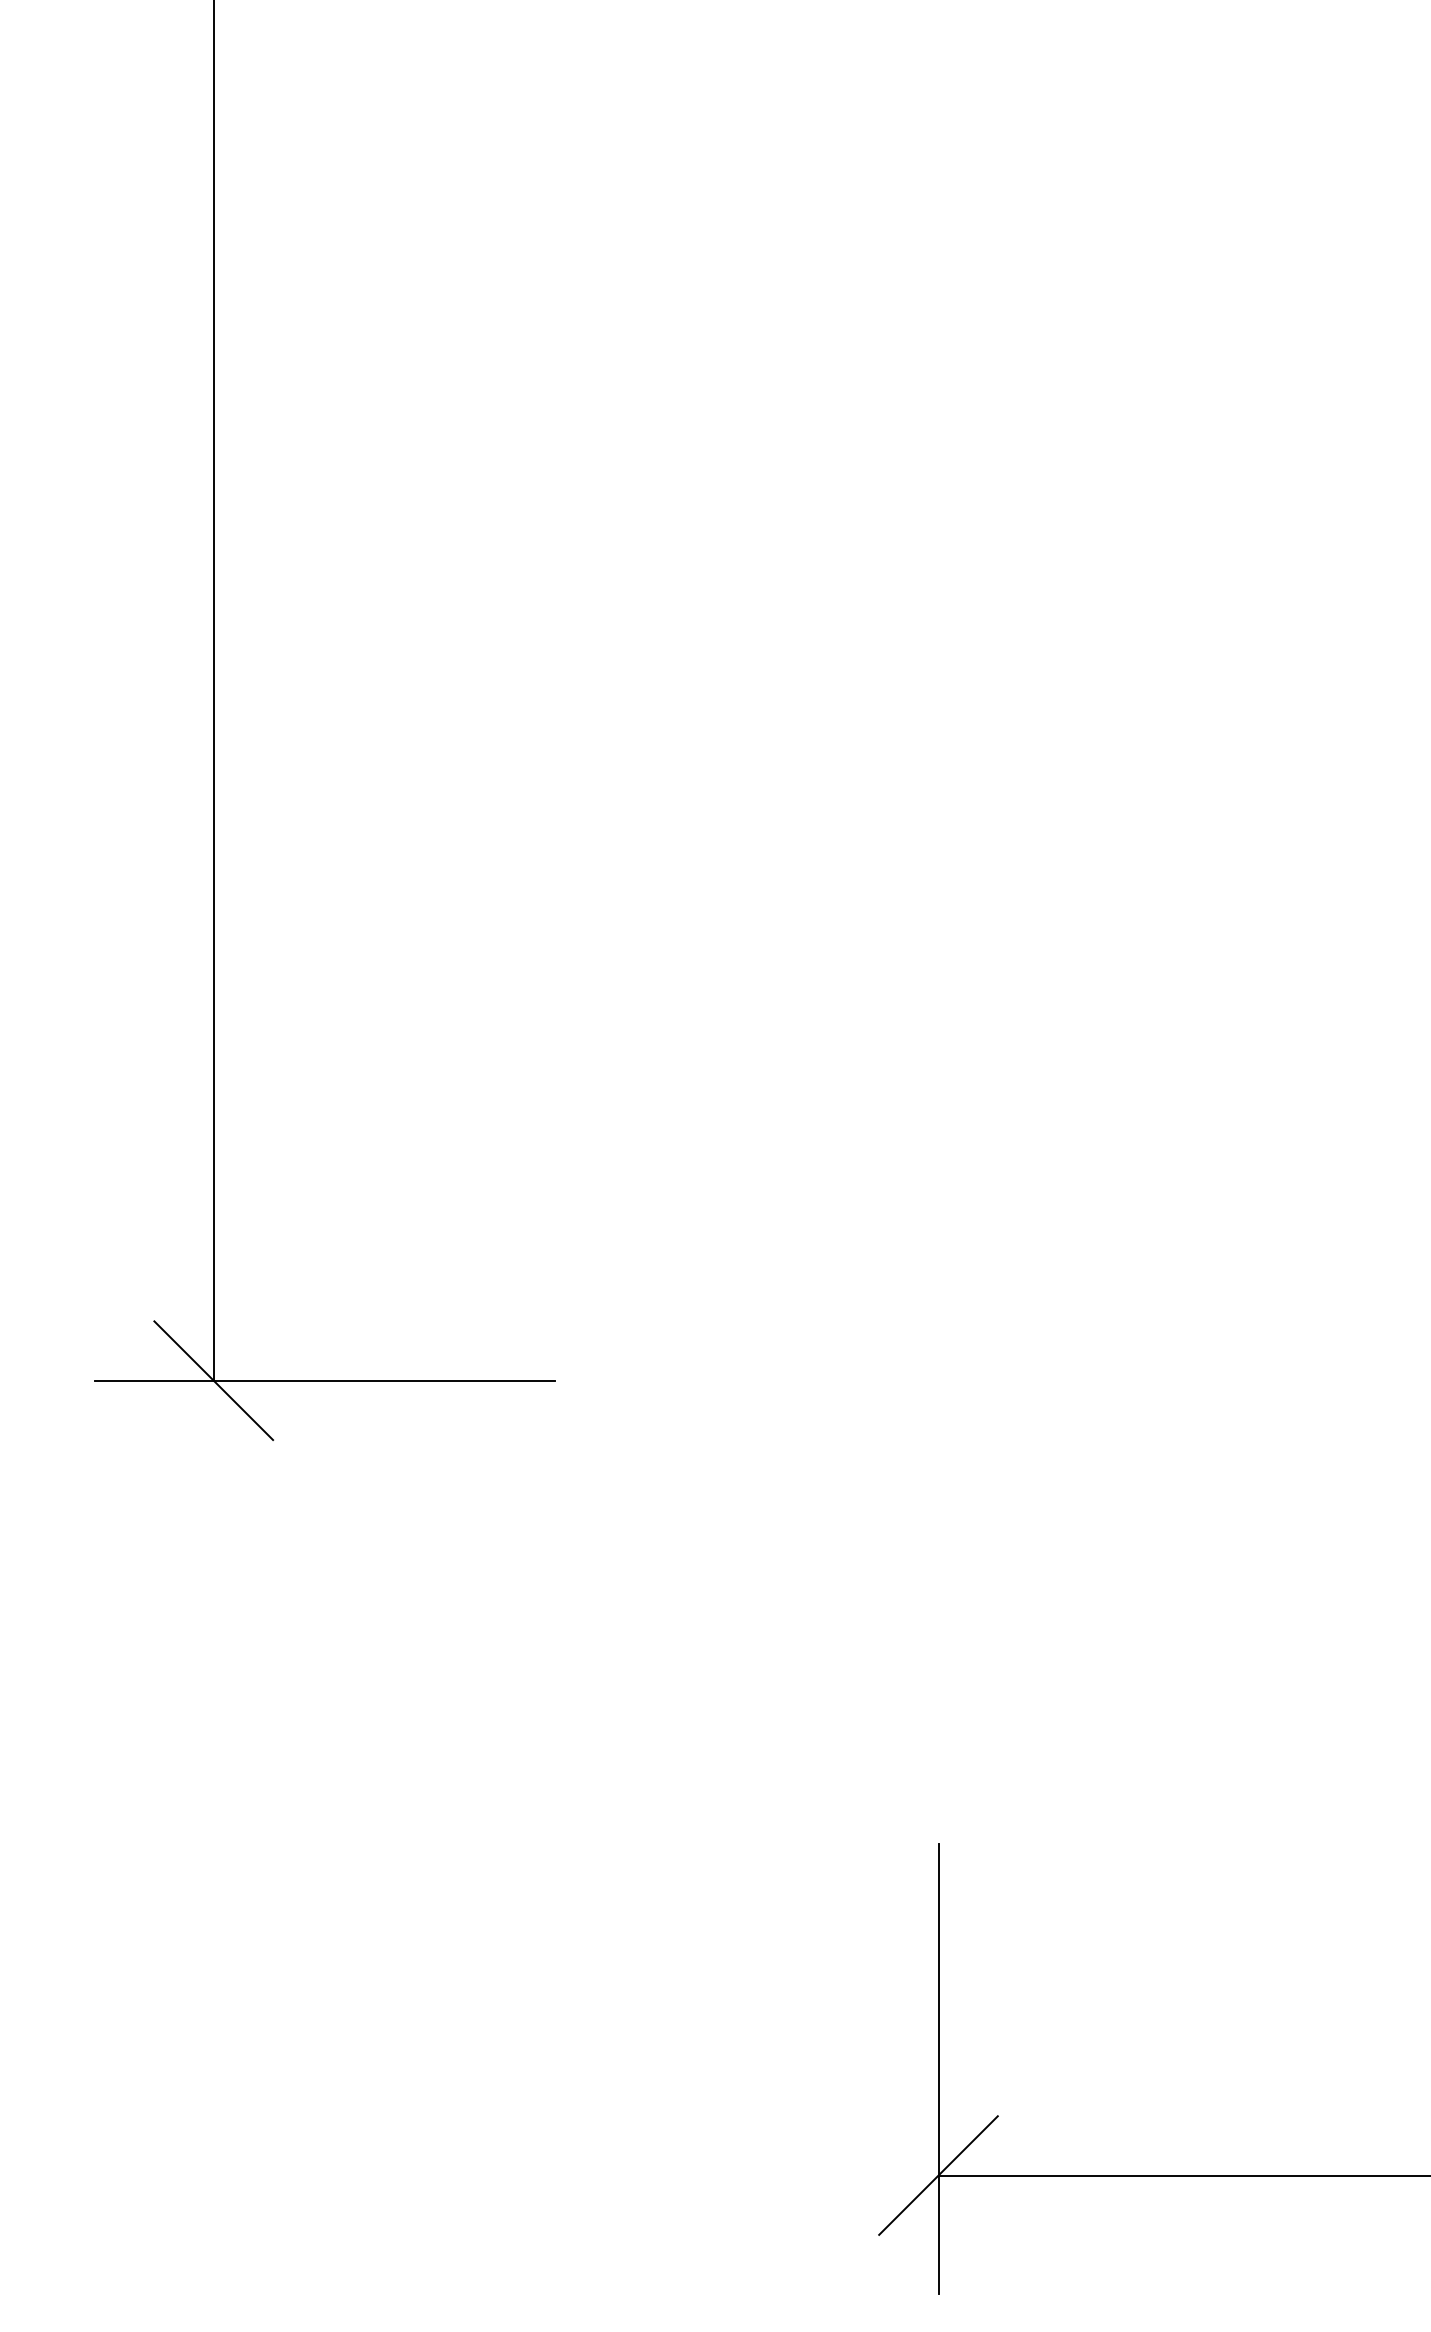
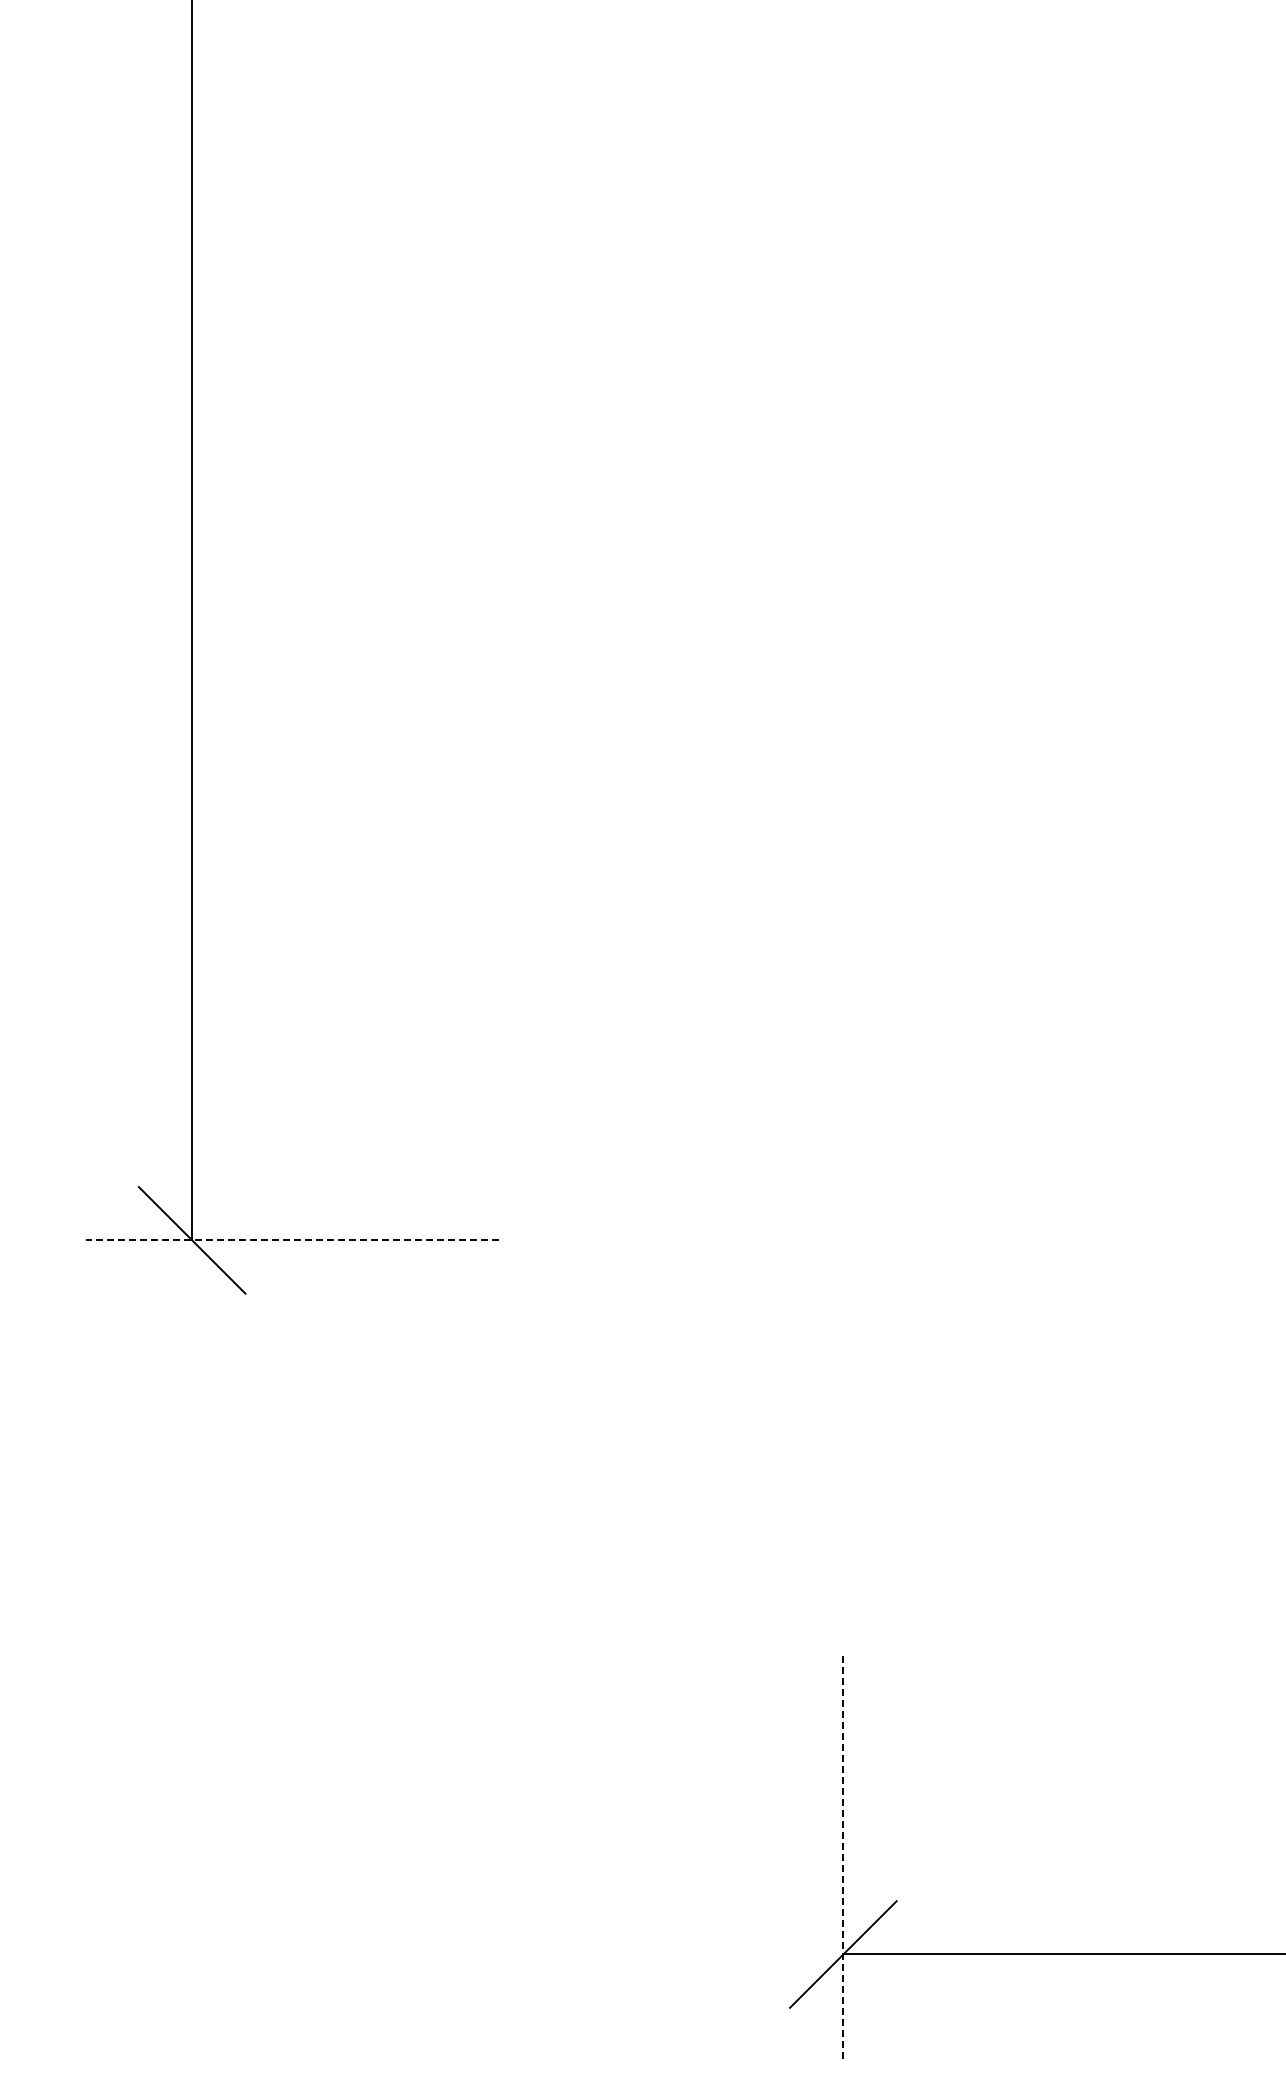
line: (325, 1380) -> (292, 1240), solid -> dashed
line: (938, 2069) -> (843, 1859), solid -> dashed

